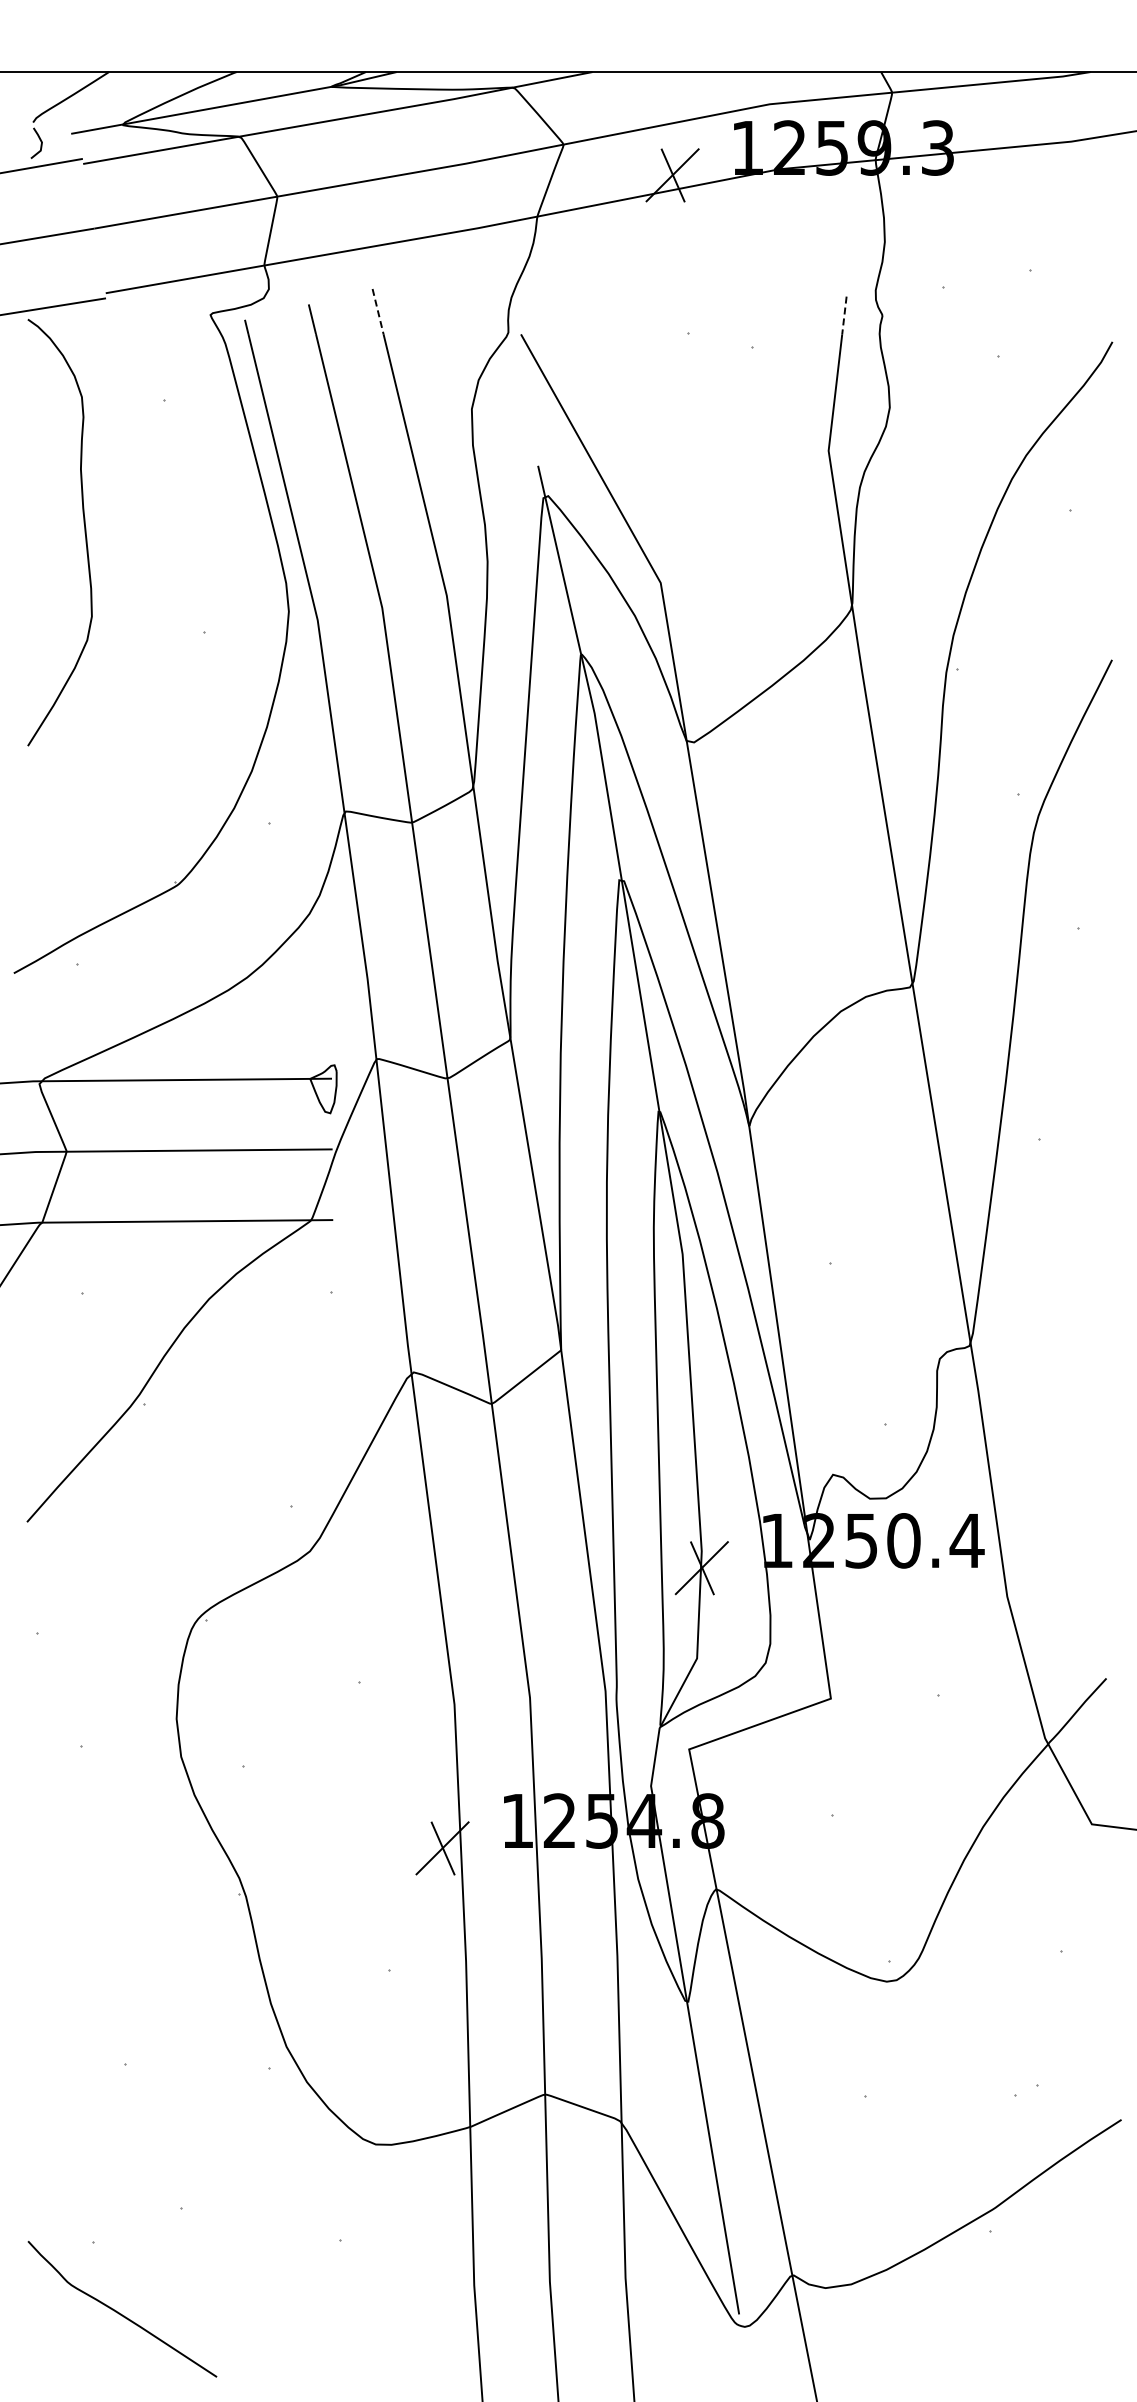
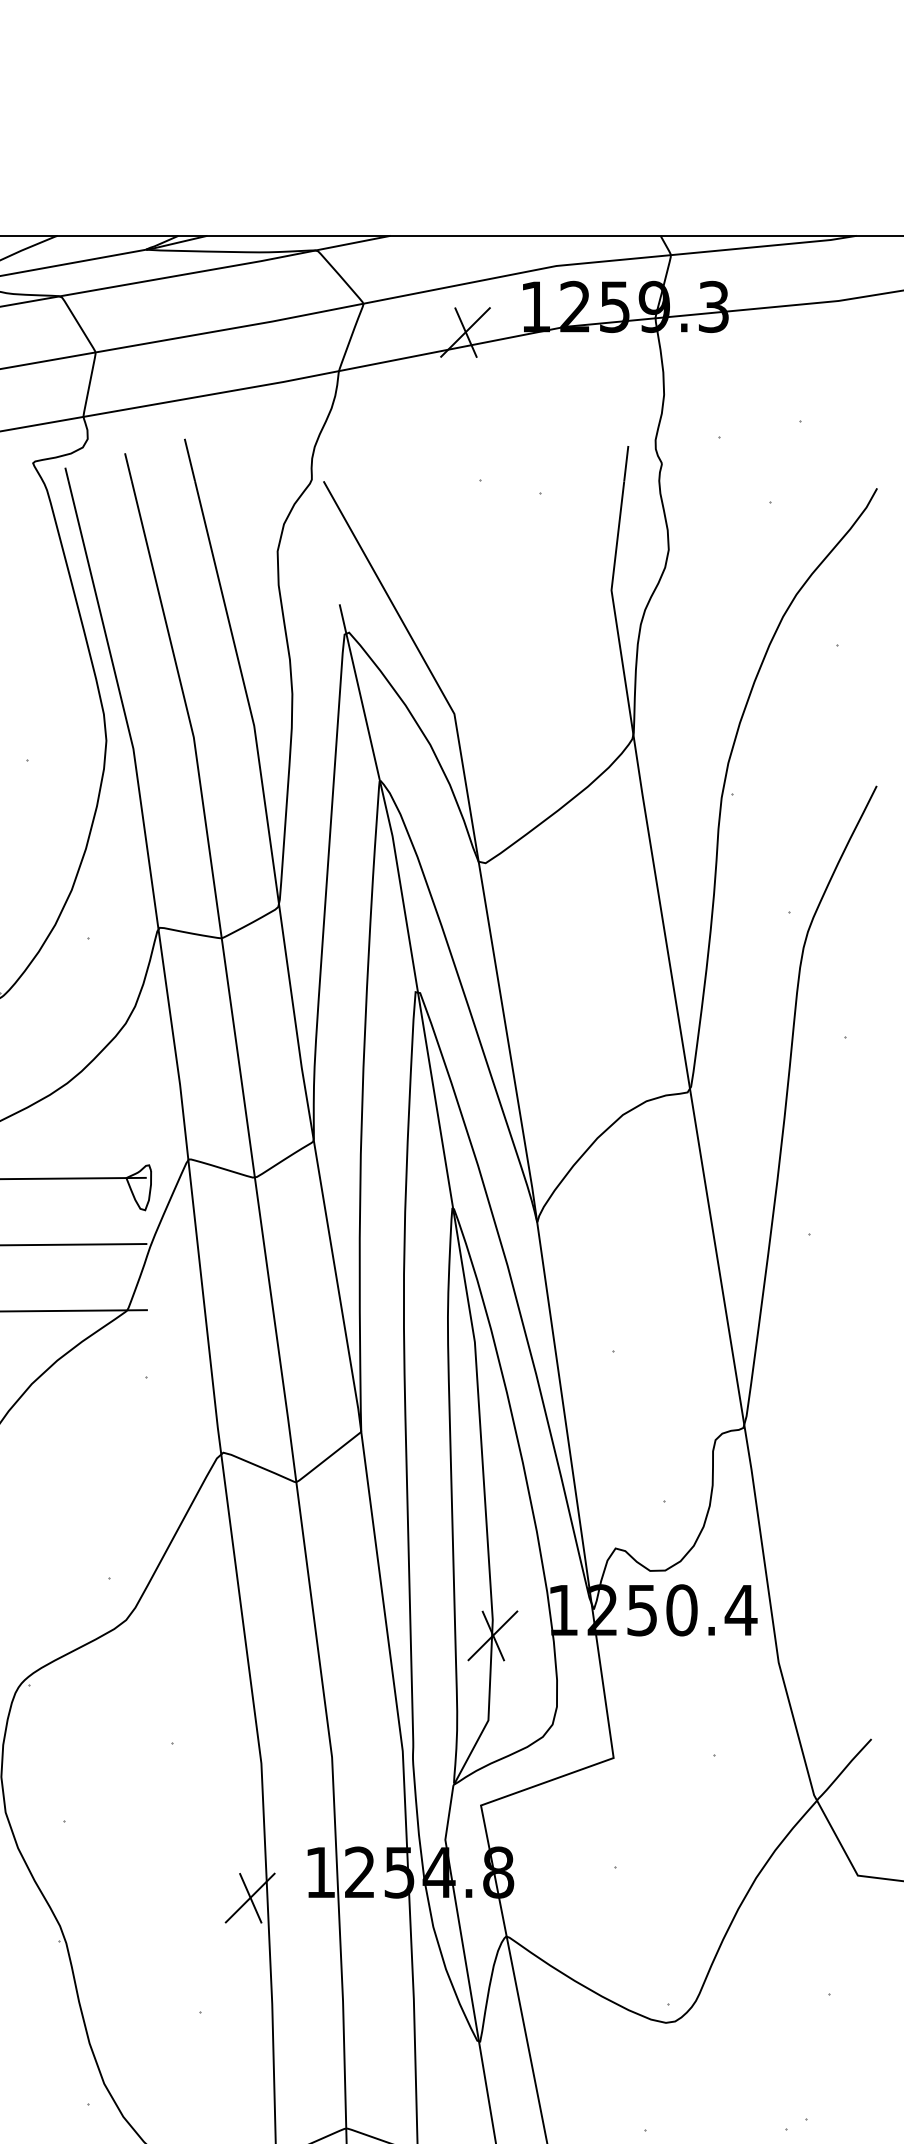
line: (378, 312) -> (190, 460), dashed -> solid
line: (844, 316) -> (626, 464), dashed -> solid

